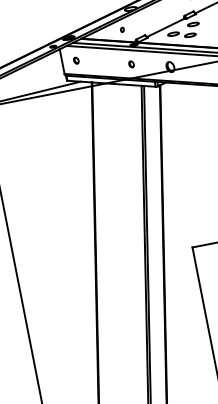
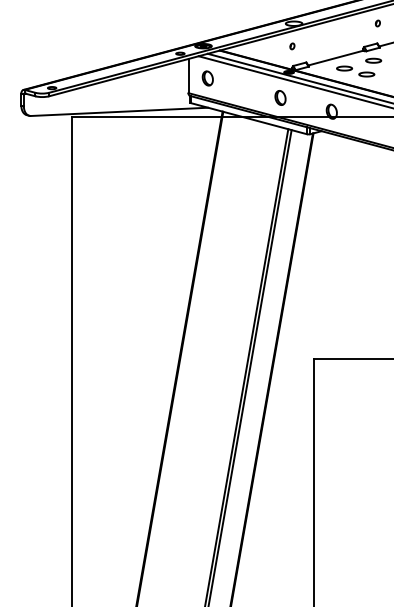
part: (122, 29) -> (292, 46), moved
part: (76, 60) -> (207, 78), size x1.67
part: (131, 64) -> (280, 97), size x1.67

